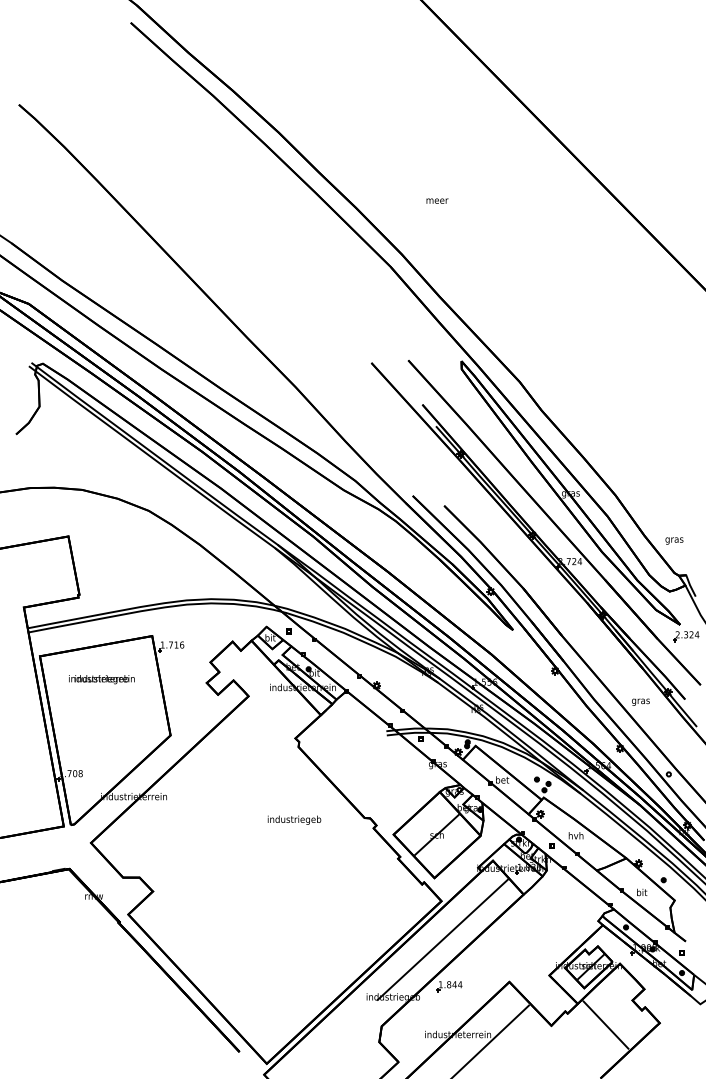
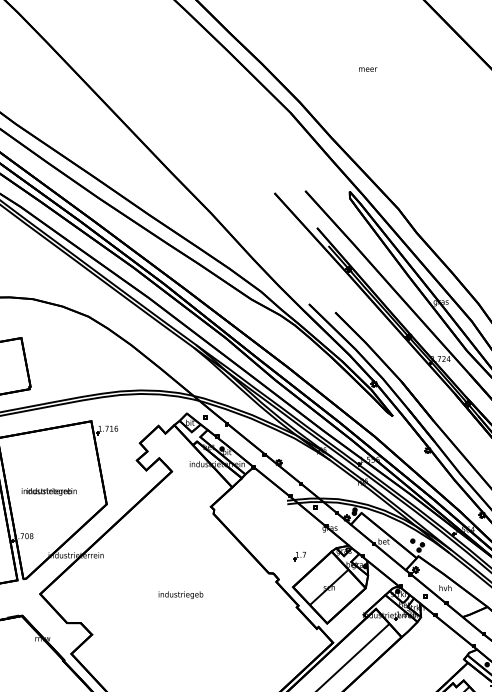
text: (437, 200) -> (368, 69), moved
text: (101, 679) -> (49, 491), moved
part: (401, 797) -> (299, 556), added
text: (294, 819) -> (180, 594), moved

